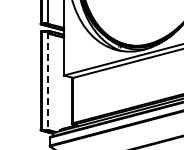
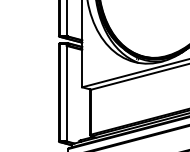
line: (48, 80) -> (66, 92), dashed -> solid

